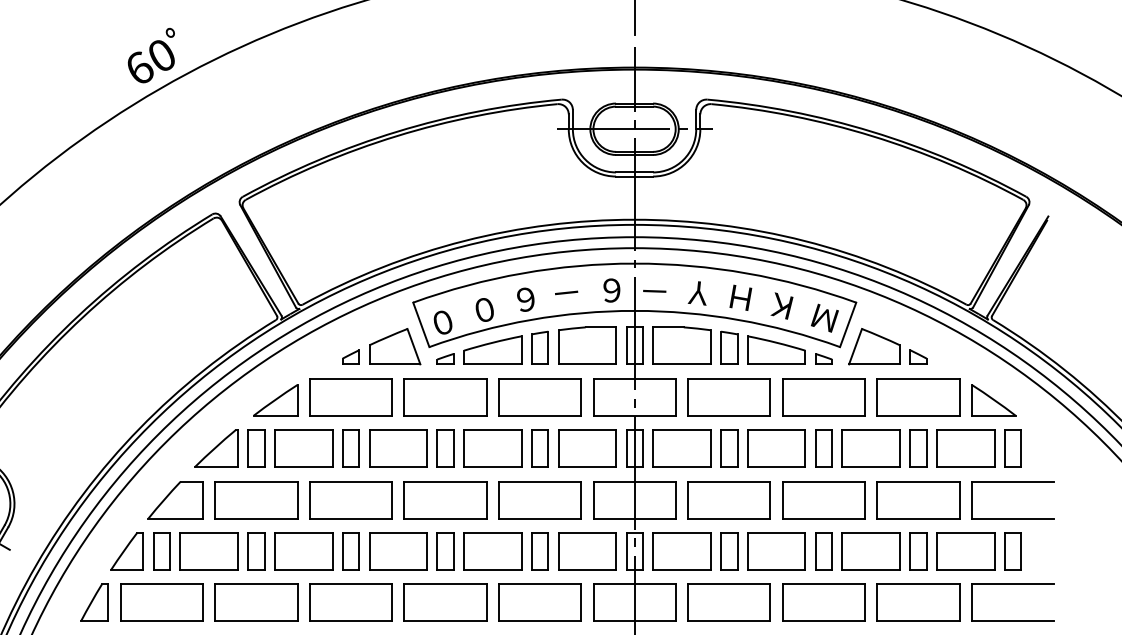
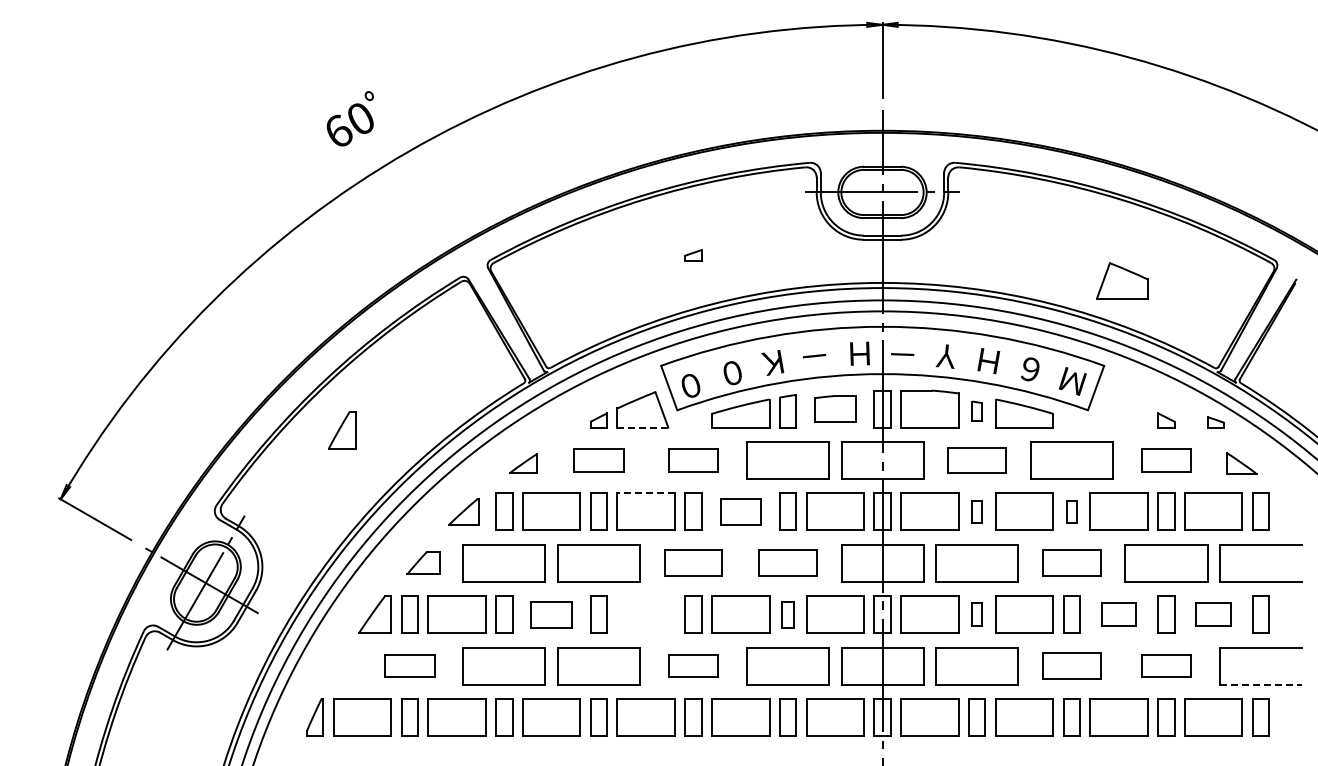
text: (150, 55) -> (349, 118), moved
text: (611, 290) -> (859, 353), ６ -> Ｈ
text: (524, 299) -> (772, 362), ６ -> Ｋ
text: (781, 305) -> (1029, 368), Ｋ -> ６
part: (587, 345) -> (835, 408), size x0.7
part: (874, 346) -> (1122, 280), moved
part: (728, 348) -> (976, 411), size x0.6
part: (445, 359) -> (693, 255), moved
part: (823, 359) -> (1215, 422), moved
line: (394, 364) -> (642, 427), solid -> dashed
part: (350, 397) -> (598, 460), size x0.6
part: (445, 397) -> (693, 460), size x0.6
part: (728, 397) -> (976, 460), size x0.7
part: (918, 397) -> (1166, 460), size x0.6
part: (275, 400) -> (523, 463), size x0.6
part: (993, 400) -> (1241, 463), size x0.7
line: (398, 430) -> (646, 493), solid -> dashed
part: (216, 448) -> (464, 511), size x0.7
part: (492, 448) -> (740, 511), size x0.7
part: (728, 448) -> (976, 511), size x0.6
part: (823, 448) -> (1071, 511), size x0.6
part: (175, 500) -> (423, 563), size x0.6
part: (445, 500) -> (693, 563), size x0.7
part: (539, 500) -> (787, 563), size x0.7
part: (823, 500) -> (1071, 563), size x0.7
part: (303, 551) -> (551, 614), size x0.7
part: (397, 551) -> (645, 614), removed
part: (539, 551) -> (787, 614), size x0.7
part: (728, 551) -> (976, 614), size x0.6
part: (870, 551) -> (1118, 614), size x0.6
part: (965, 551) -> (1213, 614), size x0.6
part: (94, 603) -> (342, 430), moved
part: (161, 603) -> (409, 666), size x0.6
part: (445, 603) -> (693, 666), size x0.6
part: (823, 603) -> (1071, 666), size x0.7
part: (918, 603) -> (1166, 666), size x0.6
line: (1013, 621) -> (1261, 684), solid -> dashed

